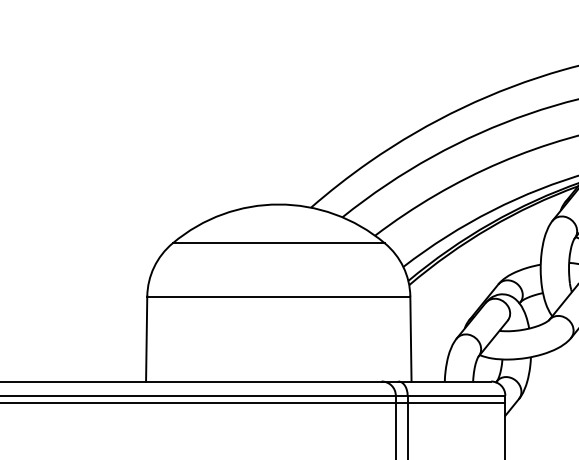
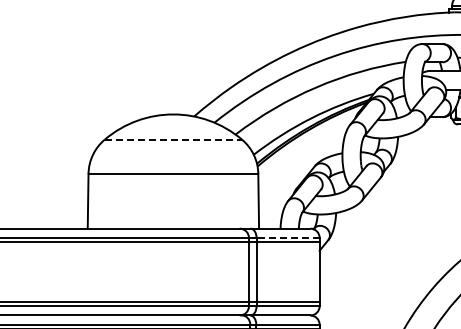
line: (278, 243) -> (173, 139), solid -> dashed
line: (457, 395) -> (288, 237), solid -> dashed

